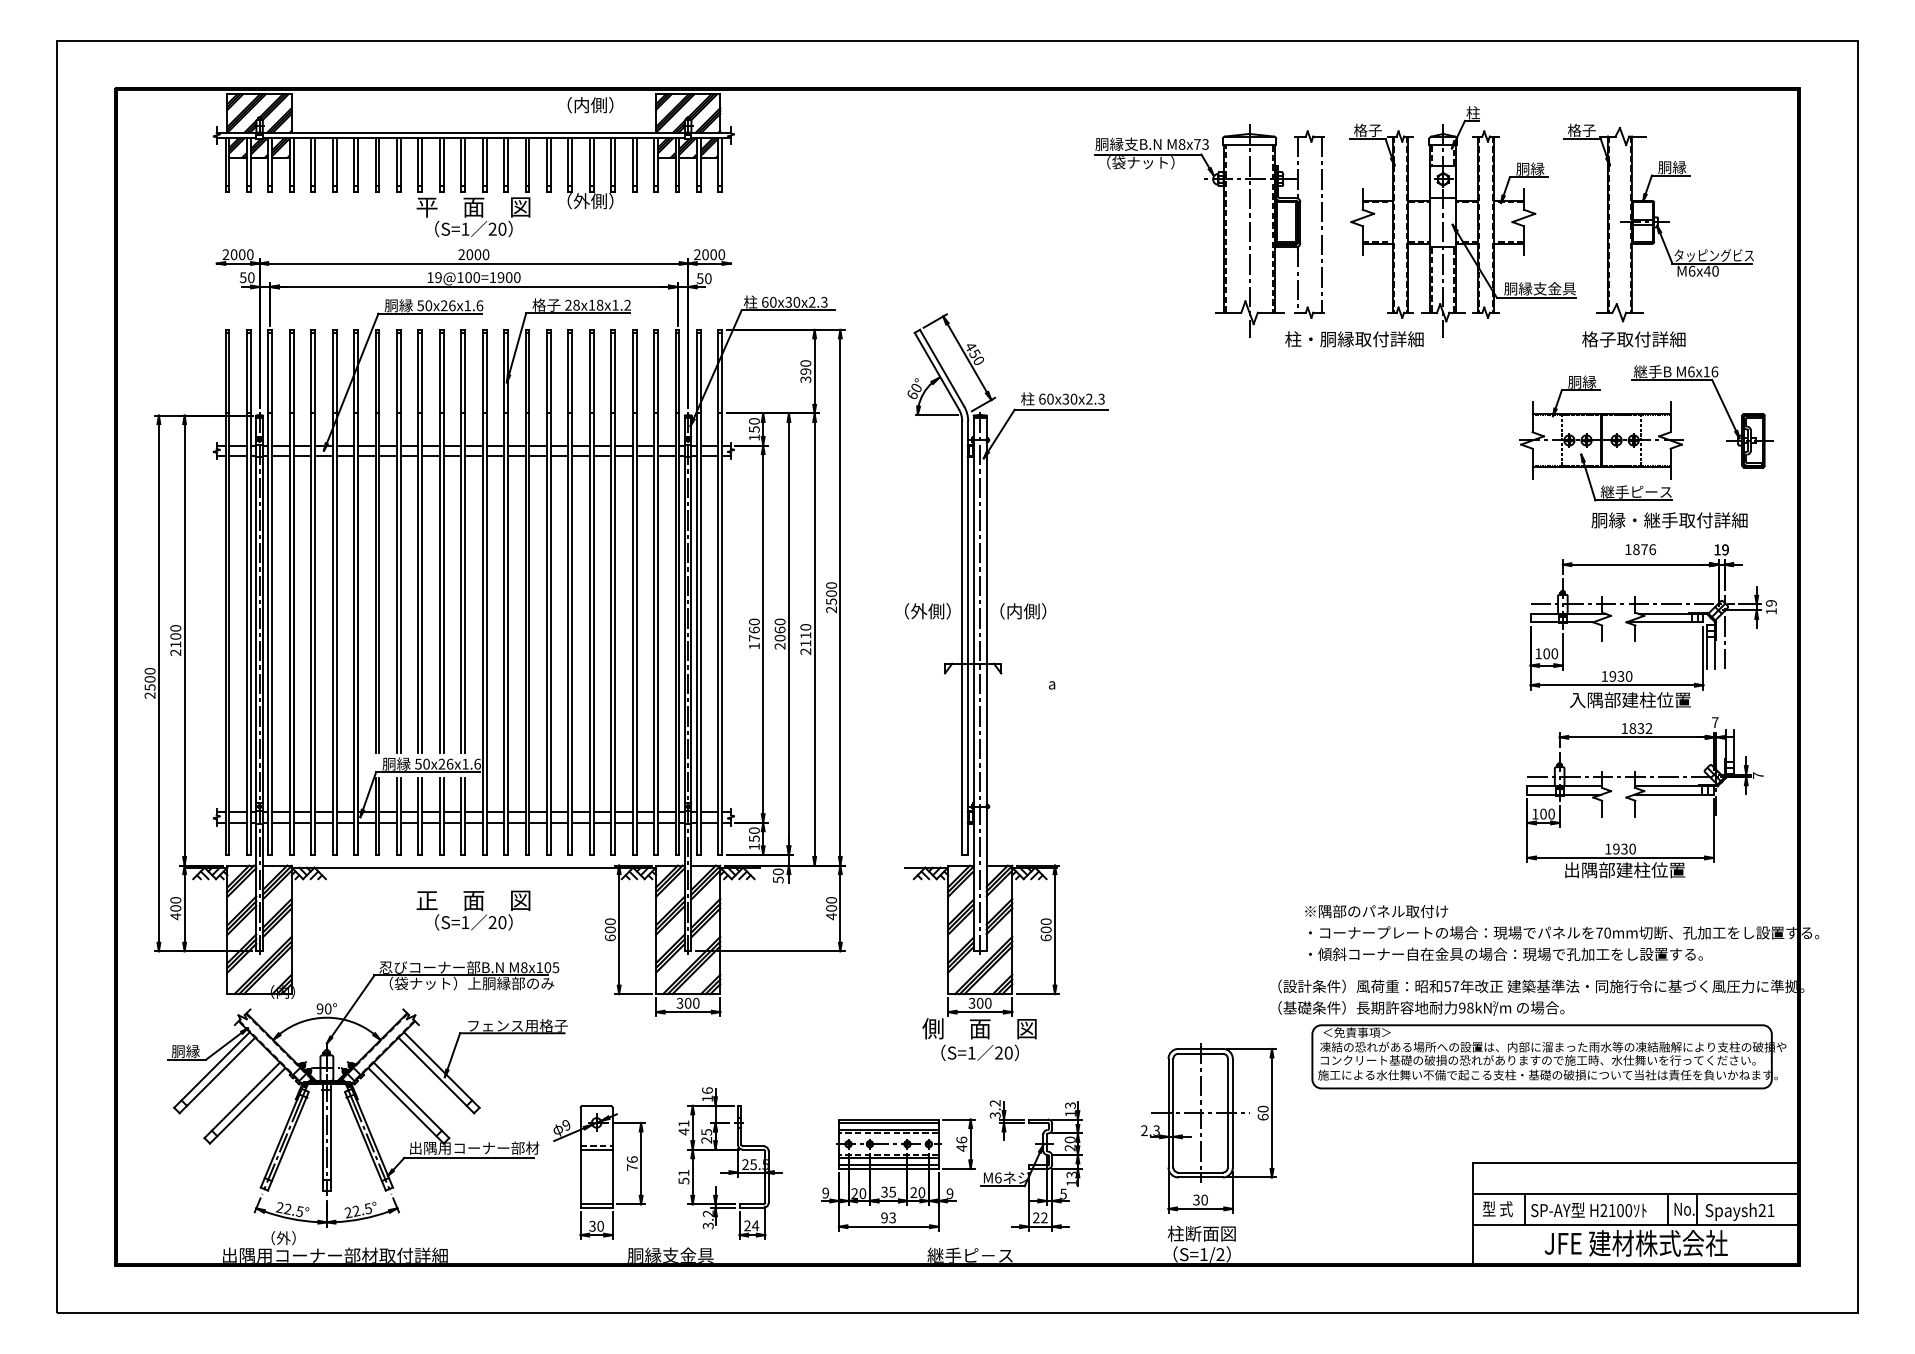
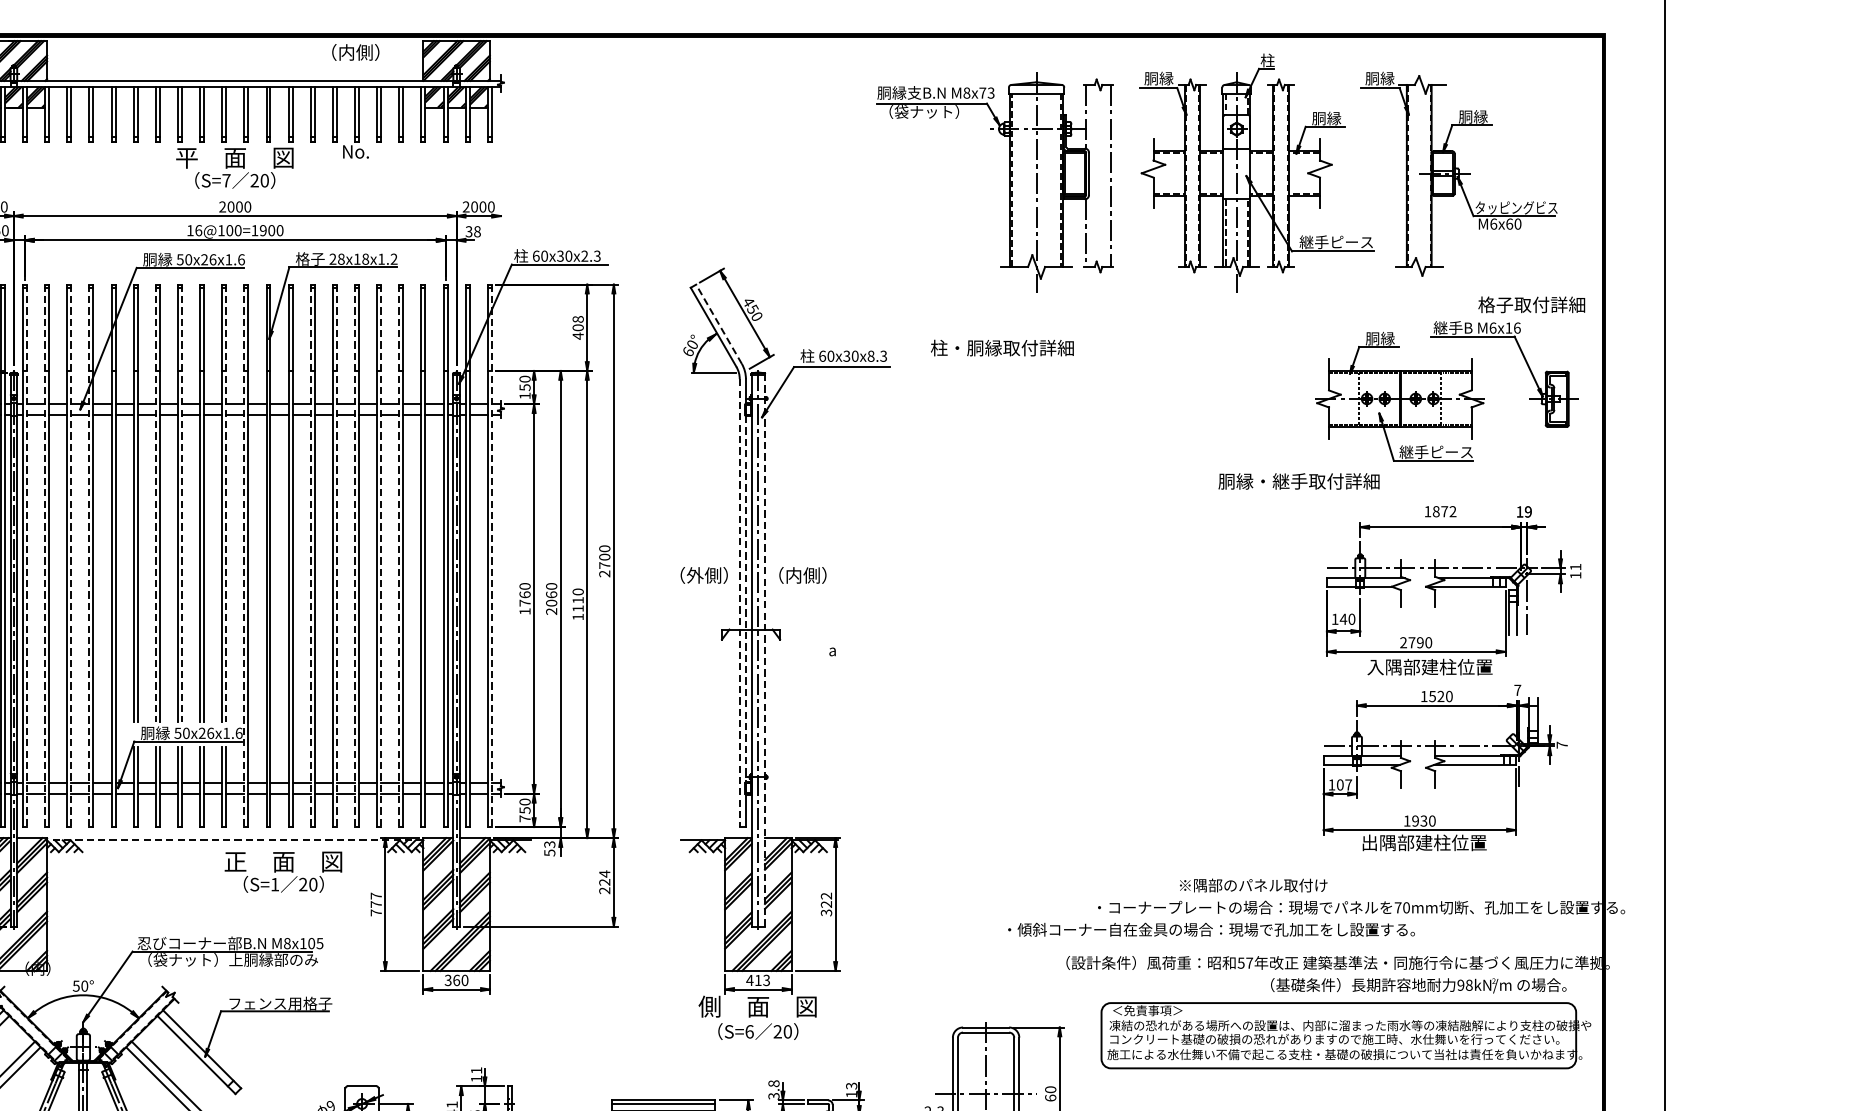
text: (1367, 130) -> (1158, 78), 格子 -> 胴縁
text: (1581, 130) -> (1379, 78), 格子 -> 胴縁
text: (590, 201) -> (355, 152), （外側） -> No.
text: (465, 228) -> (226, 179), S=1 -> S=7
text: (1706, 270) -> (1508, 223), M6x40 -> M6x60
text: (438, 277) -> (198, 230), 19@100=1900 -> 16@100=1900
text: (704, 278) -> (473, 231), 50 -> 38
text: (1539, 288) -> (1336, 241), 胴縁支金具 -> 継手ピース
part: (1354, 339) -> (1002, 348), moved
text: (1633, 339) -> (1531, 304), moved
line: (941, 367) -> (718, 323), solid -> dashed
text: (805, 371) -> (577, 327), 390 -> 408
text: (1089, 398) -> (871, 355), 60x30x2.3 -> 60x30x8.3
text: (1669, 520) -> (1298, 481), moved
line: (396, 541) -> (155, 503), solid -> dashed
line: (422, 541) -> (182, 503), solid -> dashed
line: (465, 541) -> (226, 503), solid -> dashed
text: (1652, 549) -> (1452, 511), 1876 -> 1872
line: (272, 592) -> (27, 555), solid -> dashed
line: (289, 592) -> (44, 555), solid -> dashed
line: (315, 592) -> (71, 555), solid -> dashed
line: (332, 592) -> (89, 555), solid -> dashed
line: (482, 592) -> (244, 555), solid -> dashed
line: (546, 592) -> (310, 555), solid -> dashed
line: (572, 592) -> (337, 555), solid -> dashed
line: (589, 592) -> (354, 555), solid -> dashed
line: (615, 592) -> (381, 555), solid -> dashed
line: (632, 592) -> (399, 555), solid -> dashed
line: (722, 592) -> (492, 555), solid -> dashed
text: (831, 601) -> (604, 565), 2500 -> 2700
text: (1771, 603) -> (1575, 567), 19 -> 11
line: (968, 634) -> (746, 599), solid -> dashed
line: (962, 638) -> (740, 603), solid -> dashed
text: (805, 651) -> (577, 616), 2110 -> 1110
text: (1546, 653) -> (1343, 619), 100 -> 140
text: (1612, 676) -> (1411, 642), 1930 -> 2790
line: (986, 684) -> (764, 651), solid -> dashed
text: (1640, 728) -> (1440, 696), 1832 -> 1520
text: (1551, 813) -> (1348, 784), 100 -> 107
text: (754, 846) -> (525, 818), 150 -> 750
line: (473, 867) -> (234, 840), solid -> dashed
text: (778, 871) -> (549, 844), 50 -> 53
text: (831, 908) -> (604, 882), 400 -> 224
text: (473, 910) -> (283, 872), moved
text: (1376, 911) -> (1253, 885), moved
text: (609, 929) -> (375, 904), 600 -> 777
text: (1045, 929) -> (825, 904), 600 -> 322
text: (1505, 953) -> (1211, 928), moved
text: (688, 1002) -> (456, 979), 300 -> 360
text: (979, 1002) -> (757, 979), 300 -> 413
text: (319, 1008) -> (75, 985), 90° -> 50°
text: (1421, 1008) -> (1418, 985), moved
text: (971, 1052) -> (749, 1031), S=1 -> S=6
text: (707, 1090) -> (476, 1070), 16 -> 11
text: (995, 1103) -> (774, 1083), 3.2 -> 3.8

